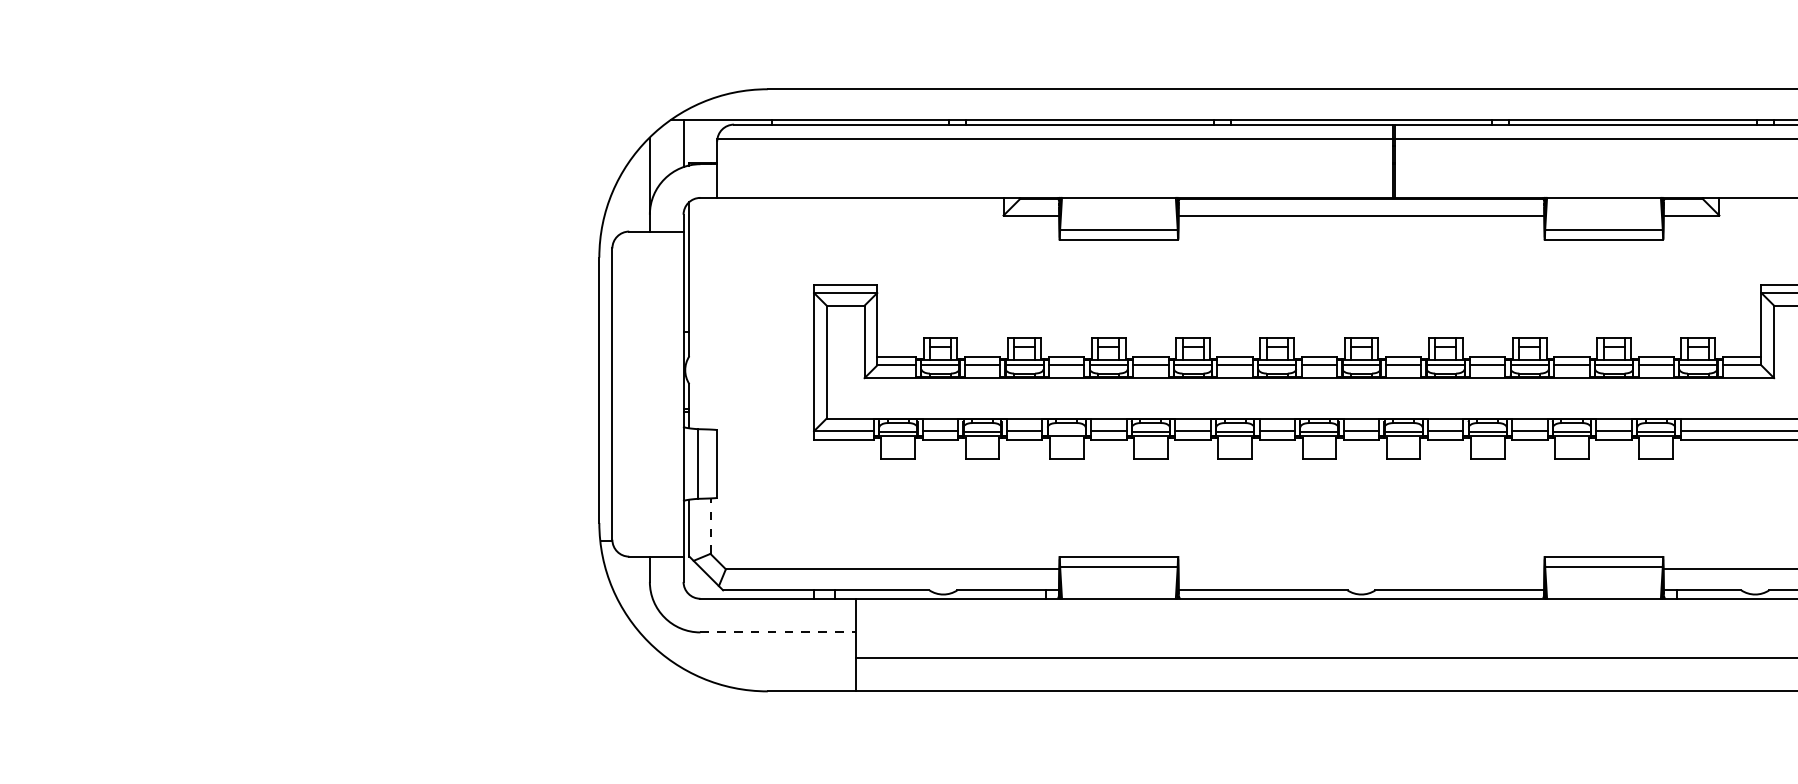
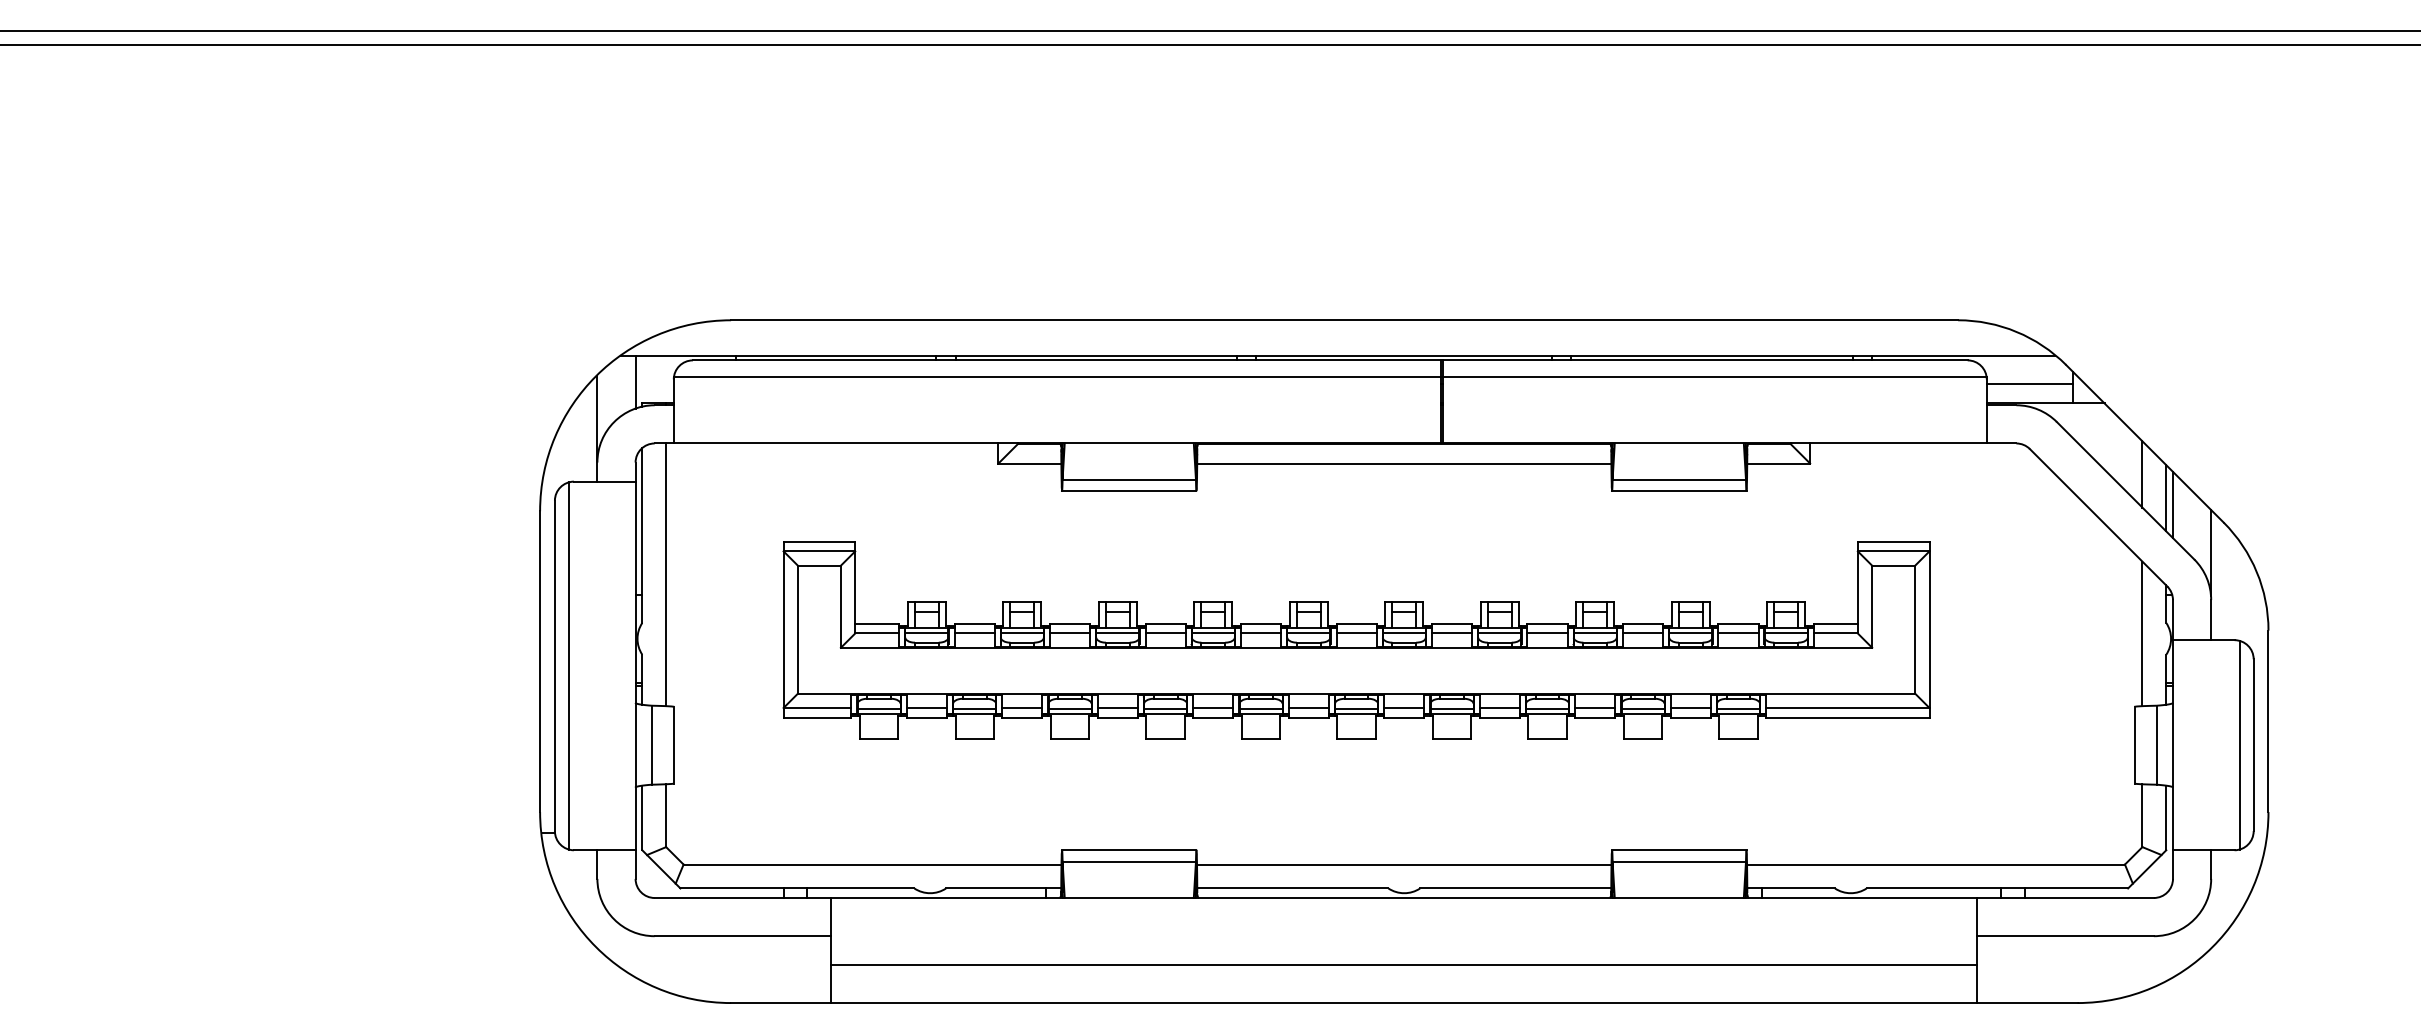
line: (710, 313) -> (666, 574), added
line: (624, 393) -> (568, 665), added
line: (1066, 431) -> (1069, 708), added
line: (710, 525) -> (666, 815), dashed -> solid
line: (1361, 569) -> (1404, 864), added
line: (778, 632) -> (743, 936), dashed -> solid

